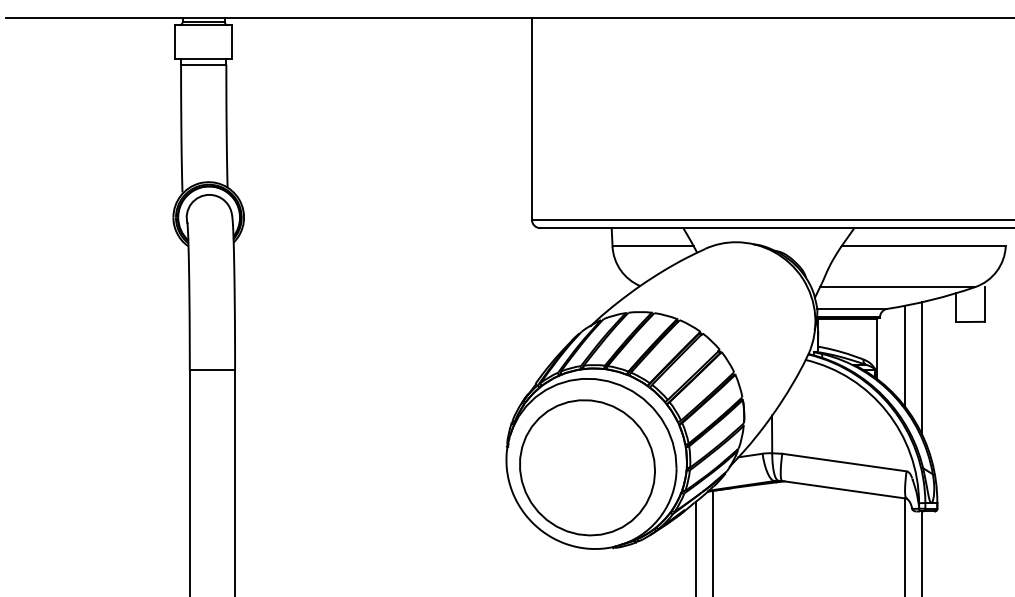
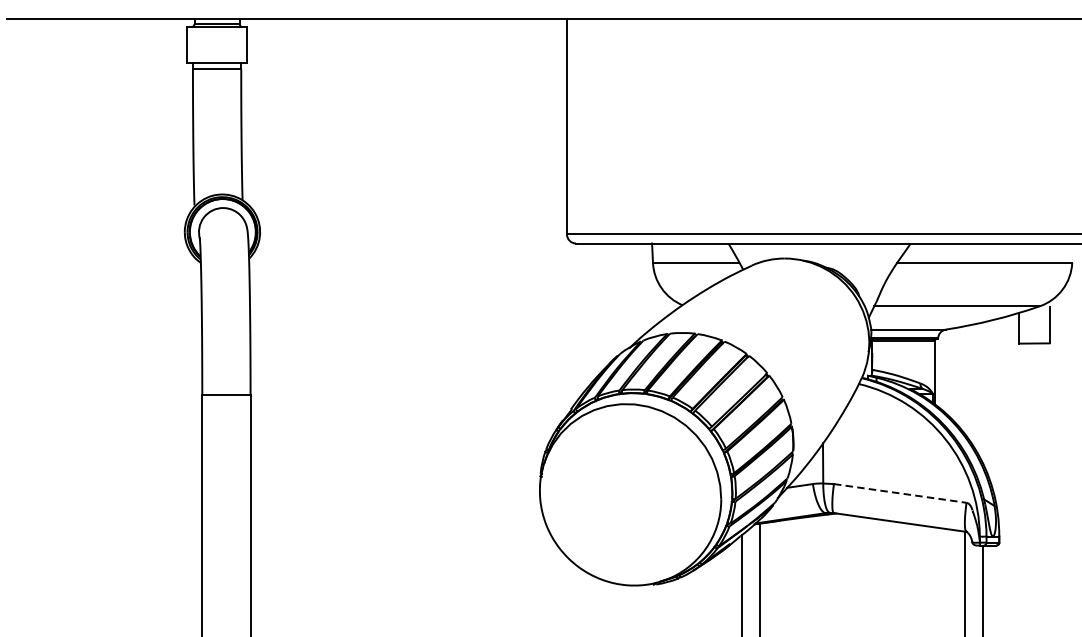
line: (905, 356) -> (965, 380), removed
line: (922, 368) -> (983, 393), removed
line: (844, 462) -> (900, 493), solid -> dashed
part: (587, 467) -> (626, 498), removed

